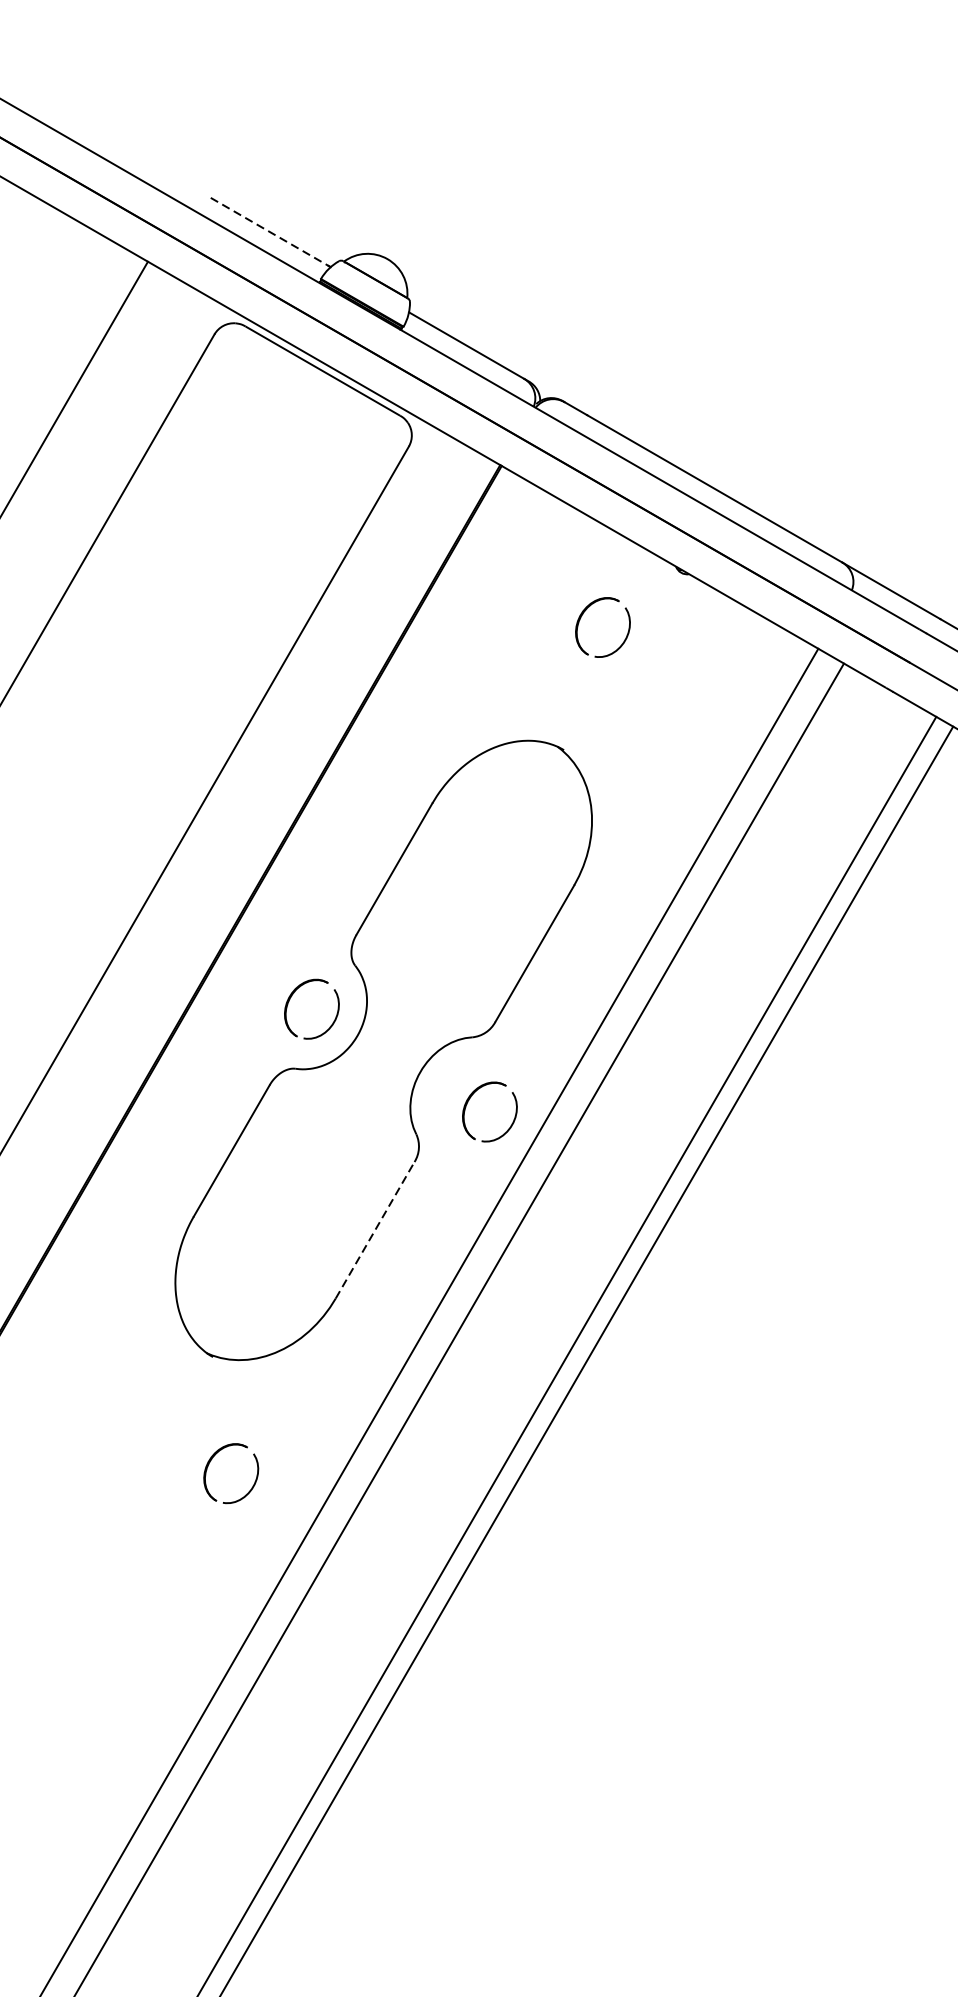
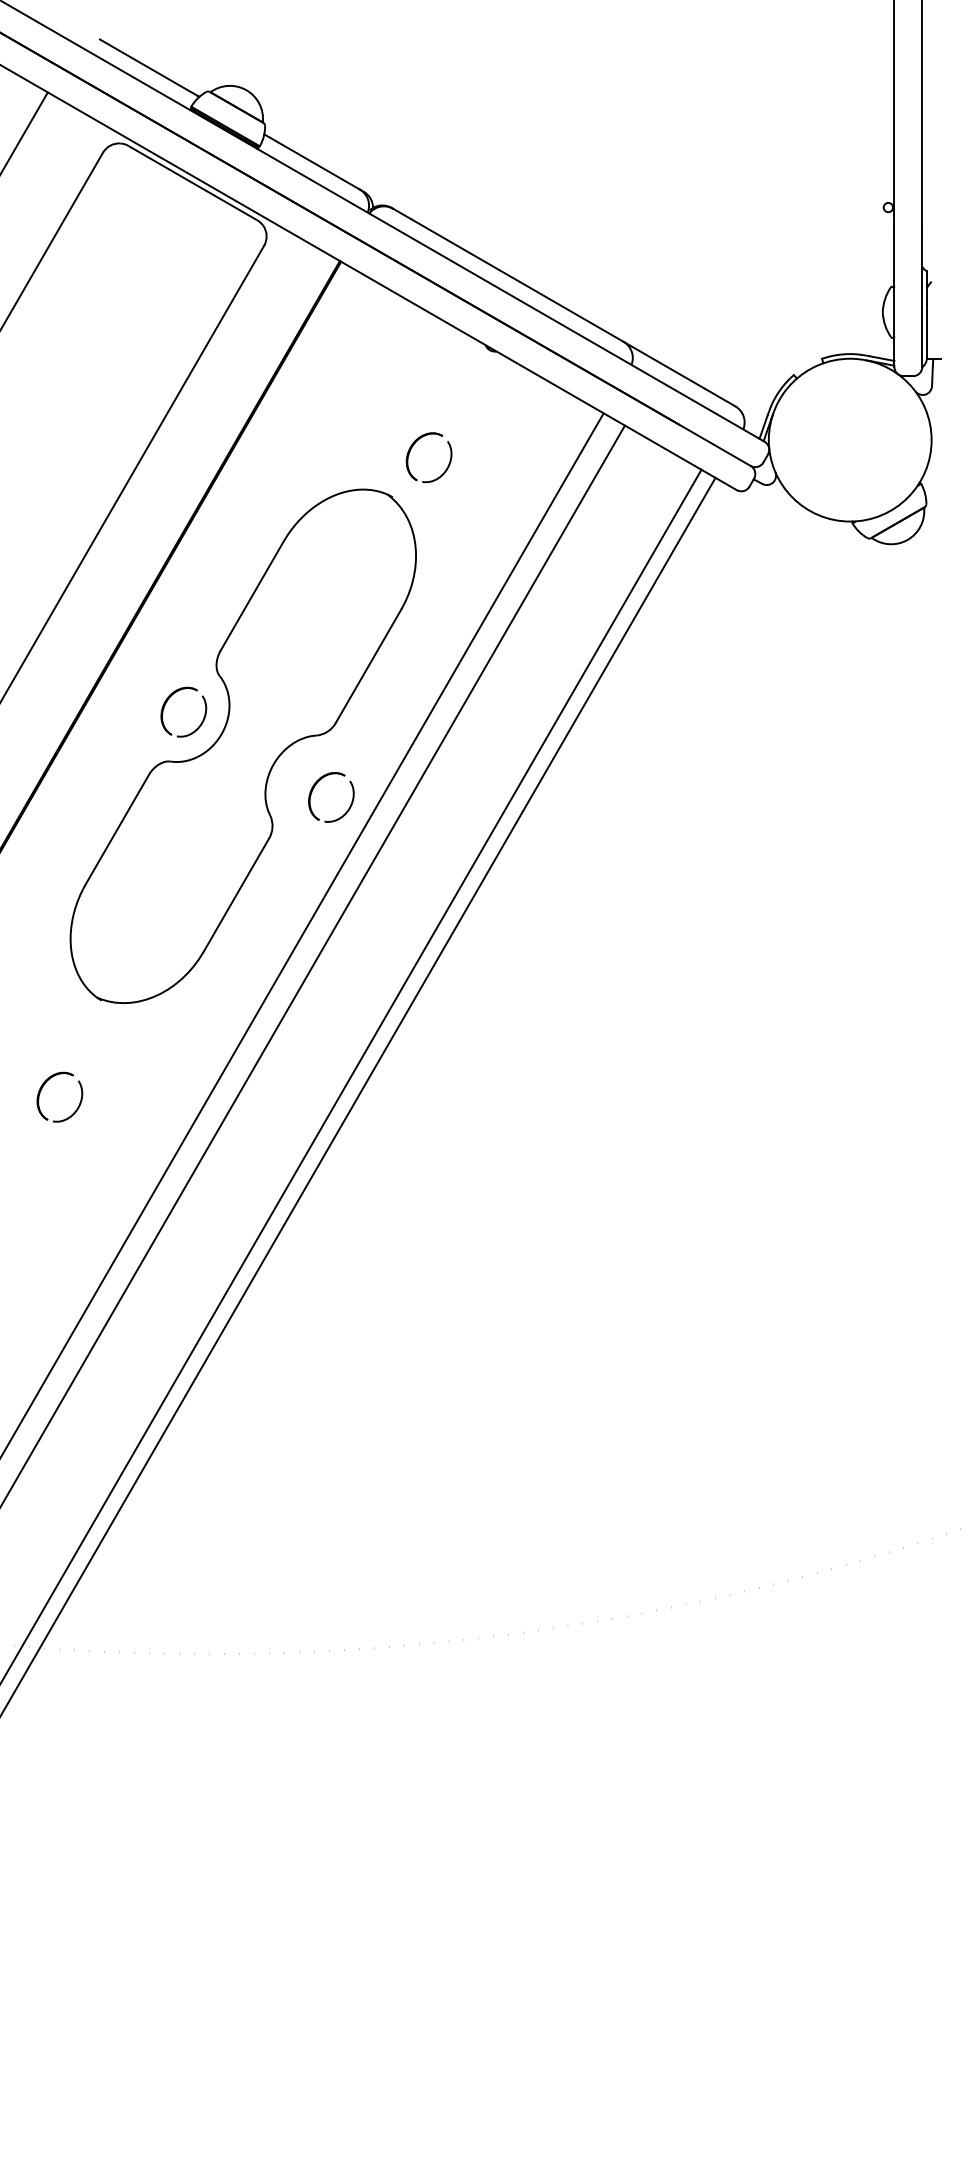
line: (270, 231) -> (149, 67), dashed -> solid
part: (584, 614) -> (413, 446), moved
line: (375, 1230) -> (236, 895), dashed -> solid
part: (211, 1461) -> (43, 1087), moved

